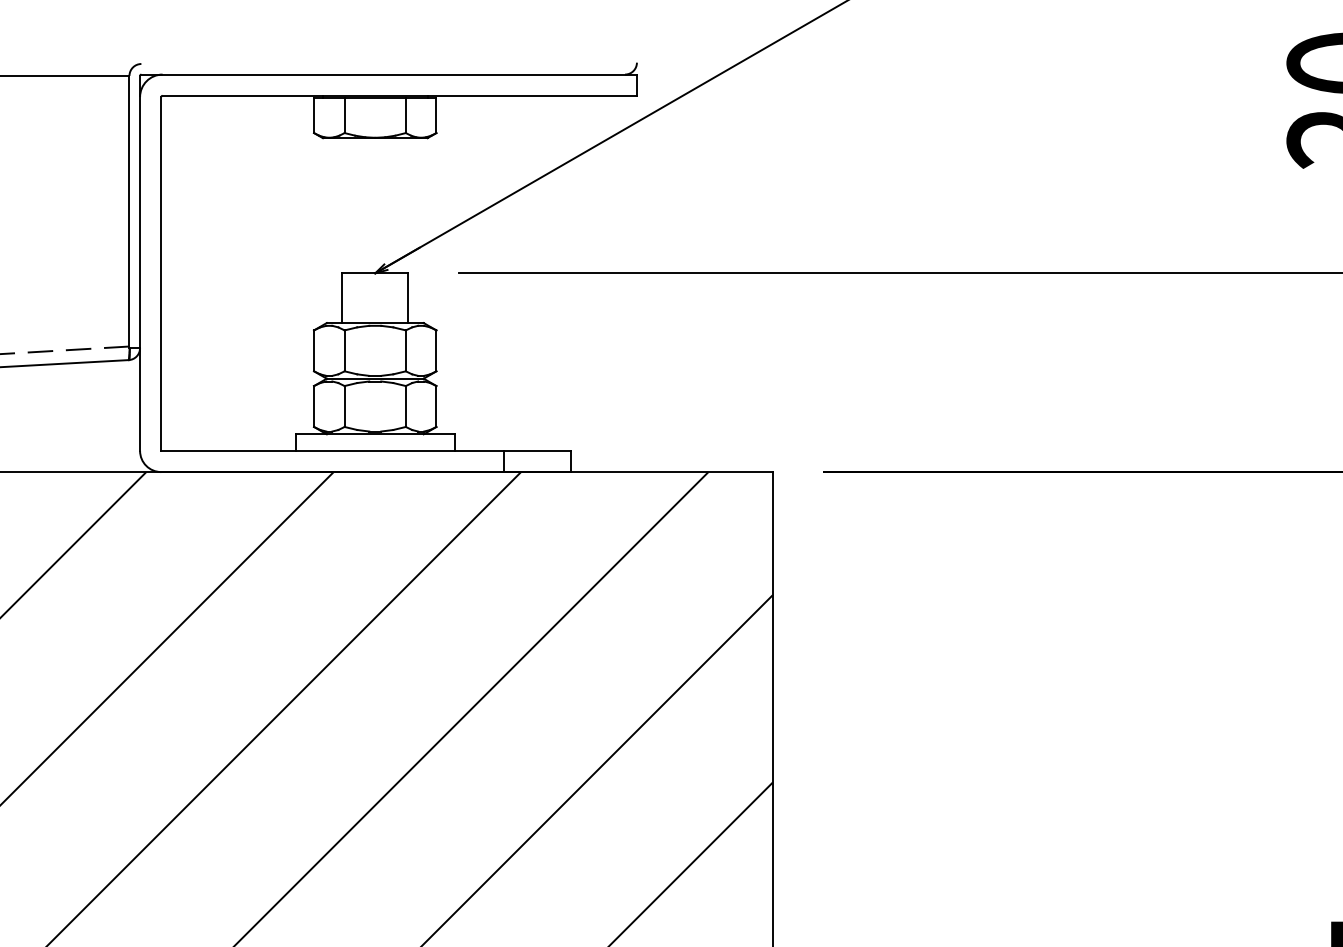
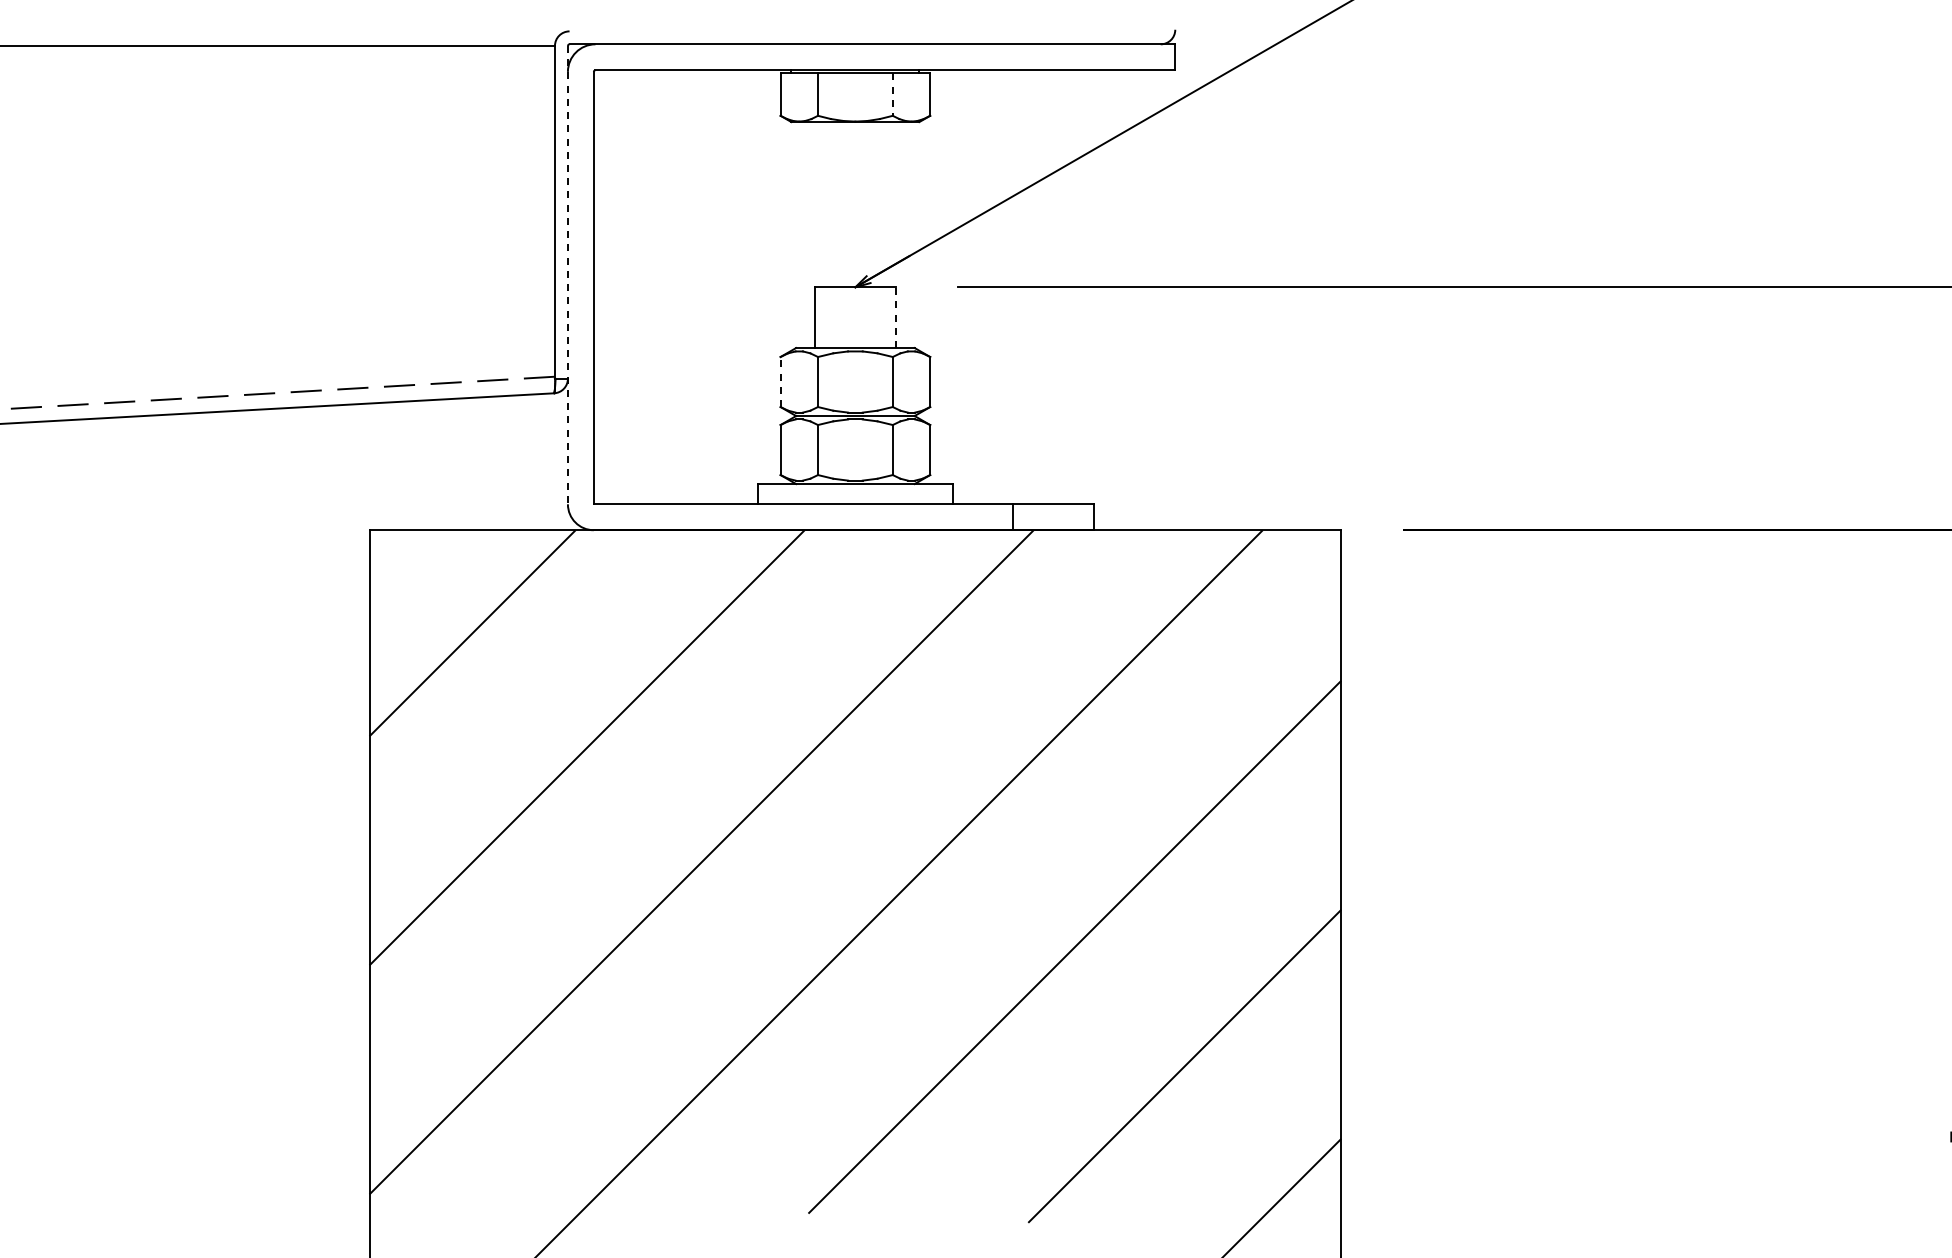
line: (405, 116) -> (892, 95), solid -> dashed
line: (139, 263) -> (567, 275), solid -> dashed
line: (408, 298) -> (895, 317), solid -> dashed
line: (313, 350) -> (780, 381), solid -> dashed

